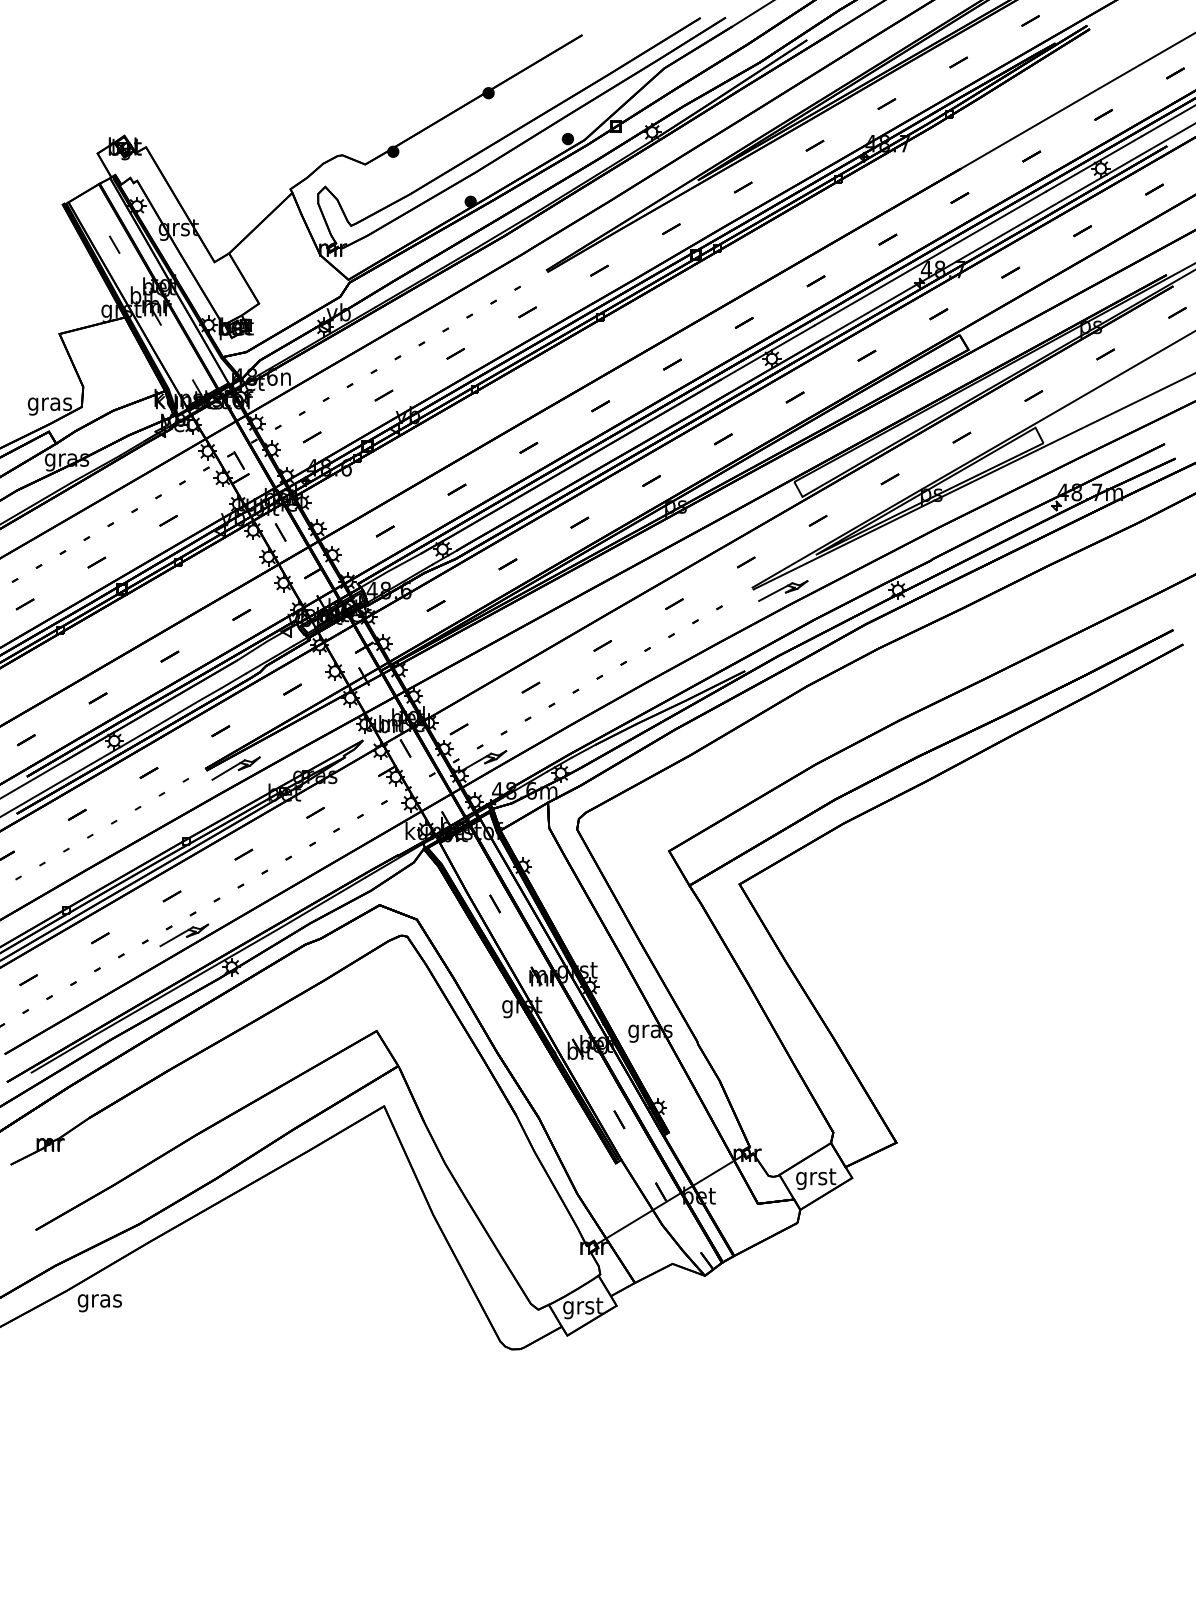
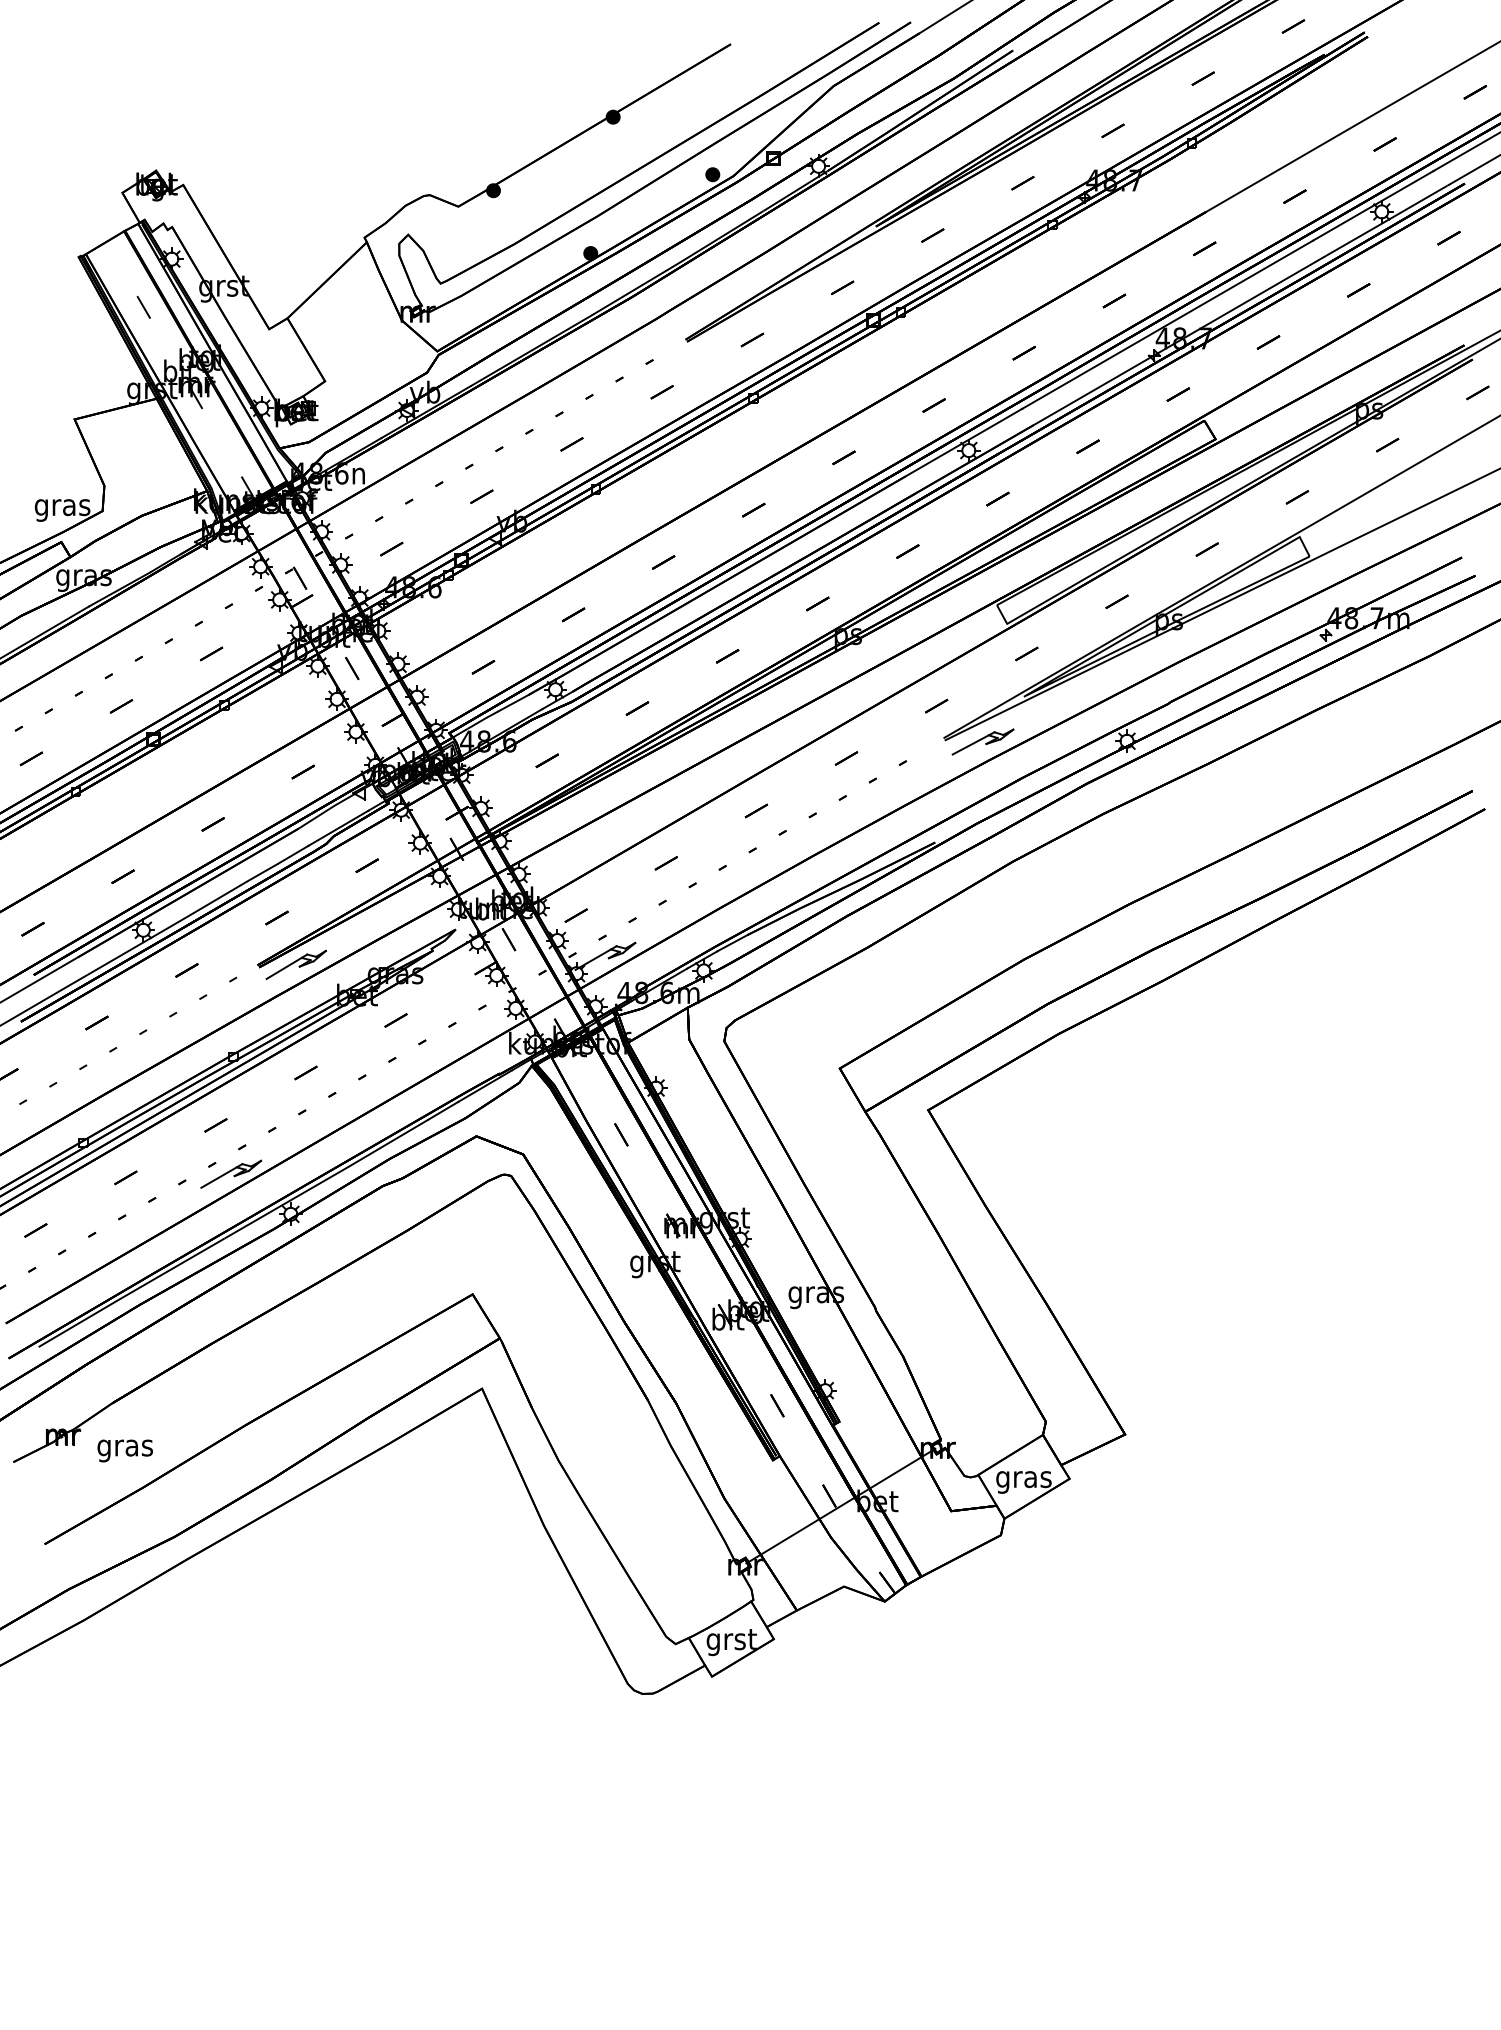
text: (815, 1178) -> (1023, 1479), grst -> gras
text: (99, 1302) -> (124, 1450), moved

